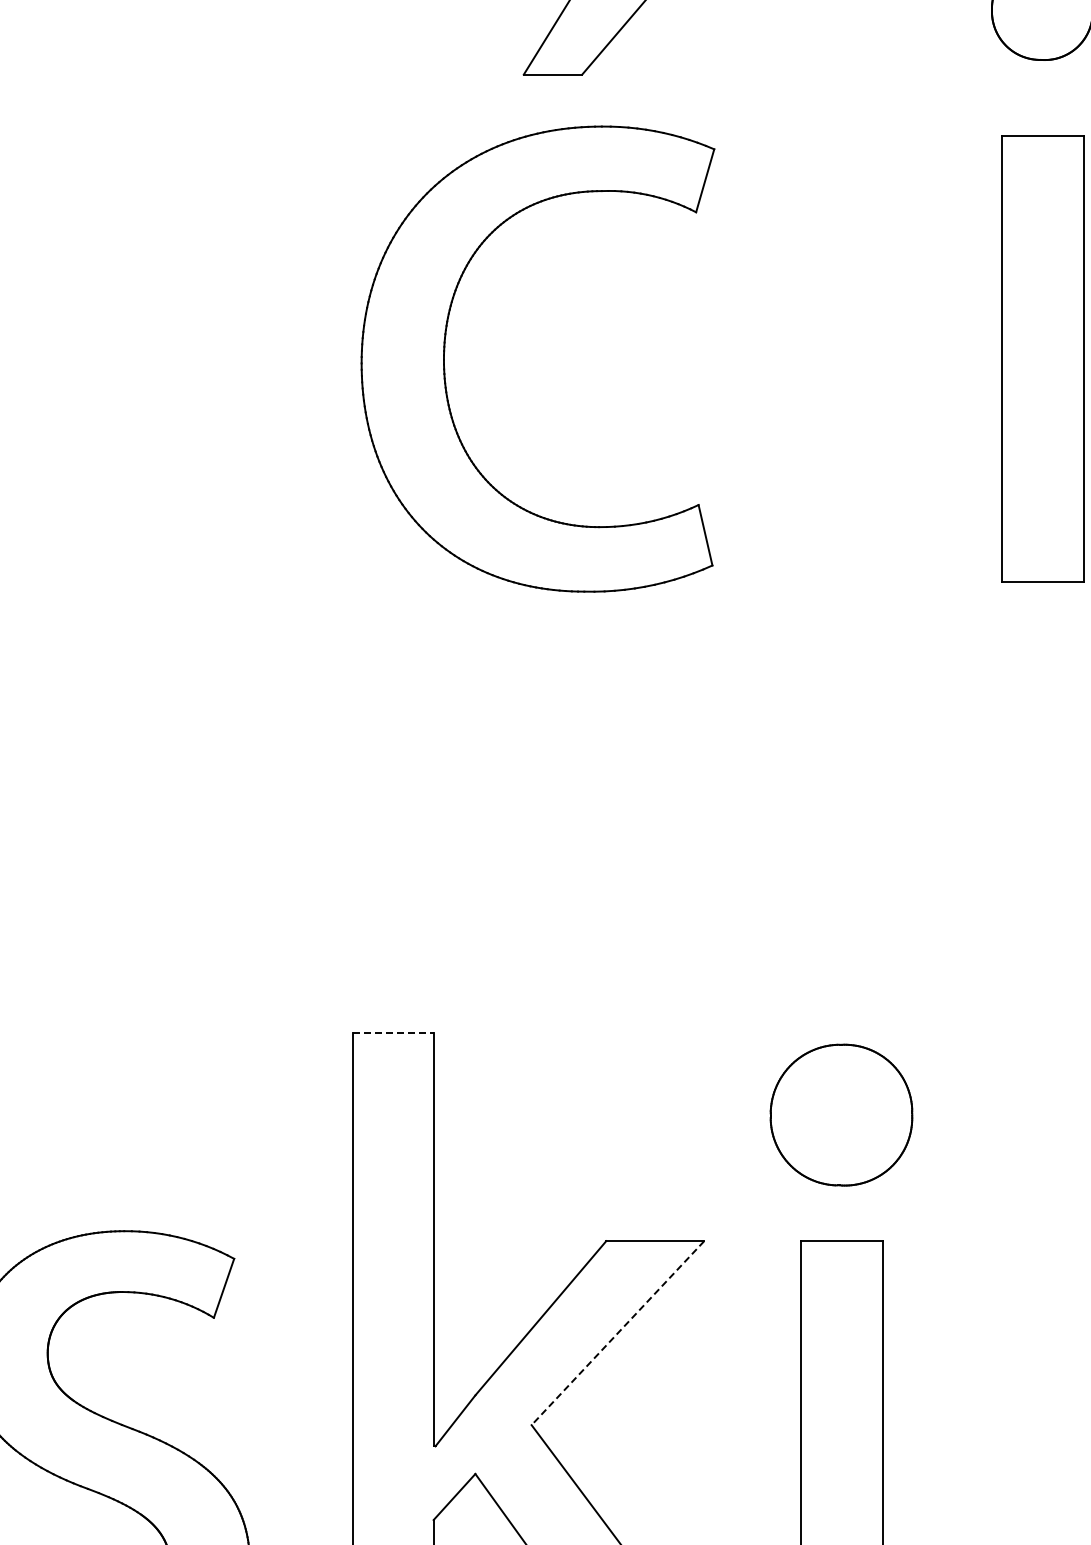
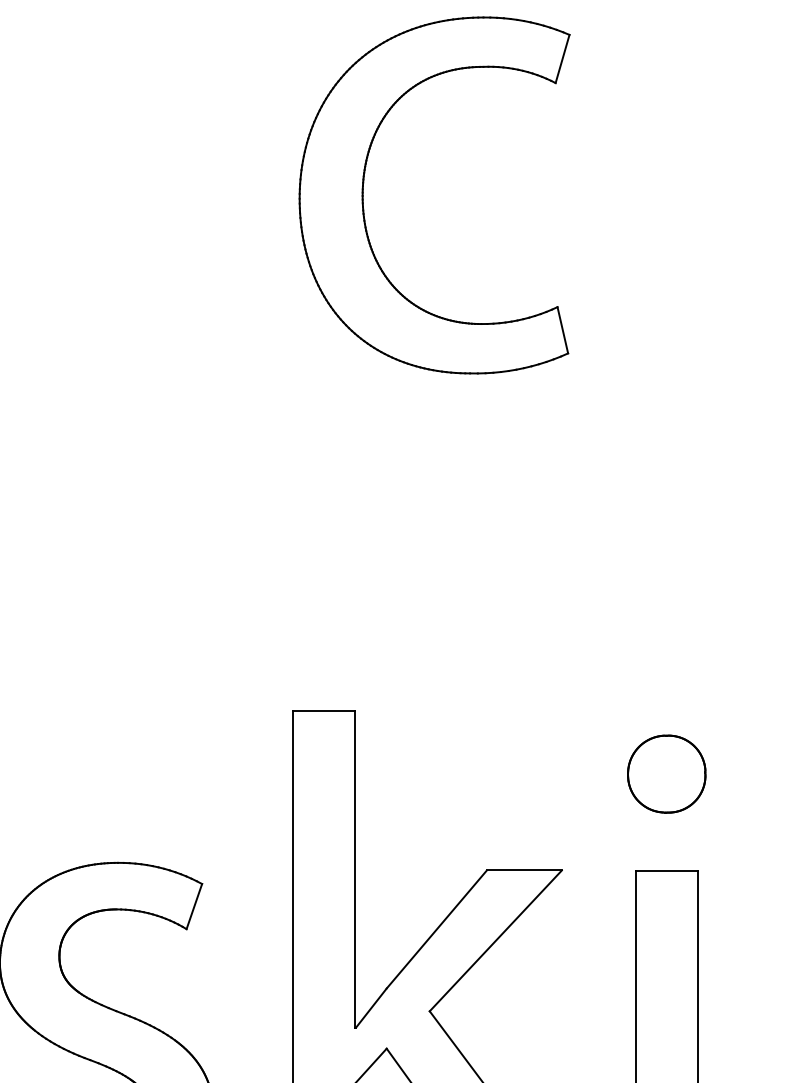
line: (393, 1032) -> (324, 710), dashed -> solid
part: (840, 1115) -> (666, 774), size x0.71
line: (617, 1333) -> (495, 941), dashed -> solid

